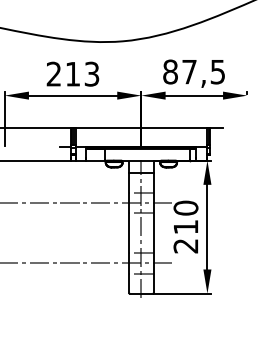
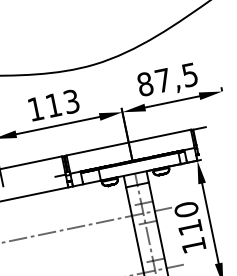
text: (53, 73) -> (35, 108), 213 -> 113
text: (185, 246) -> (193, 245), 210 -> 110

